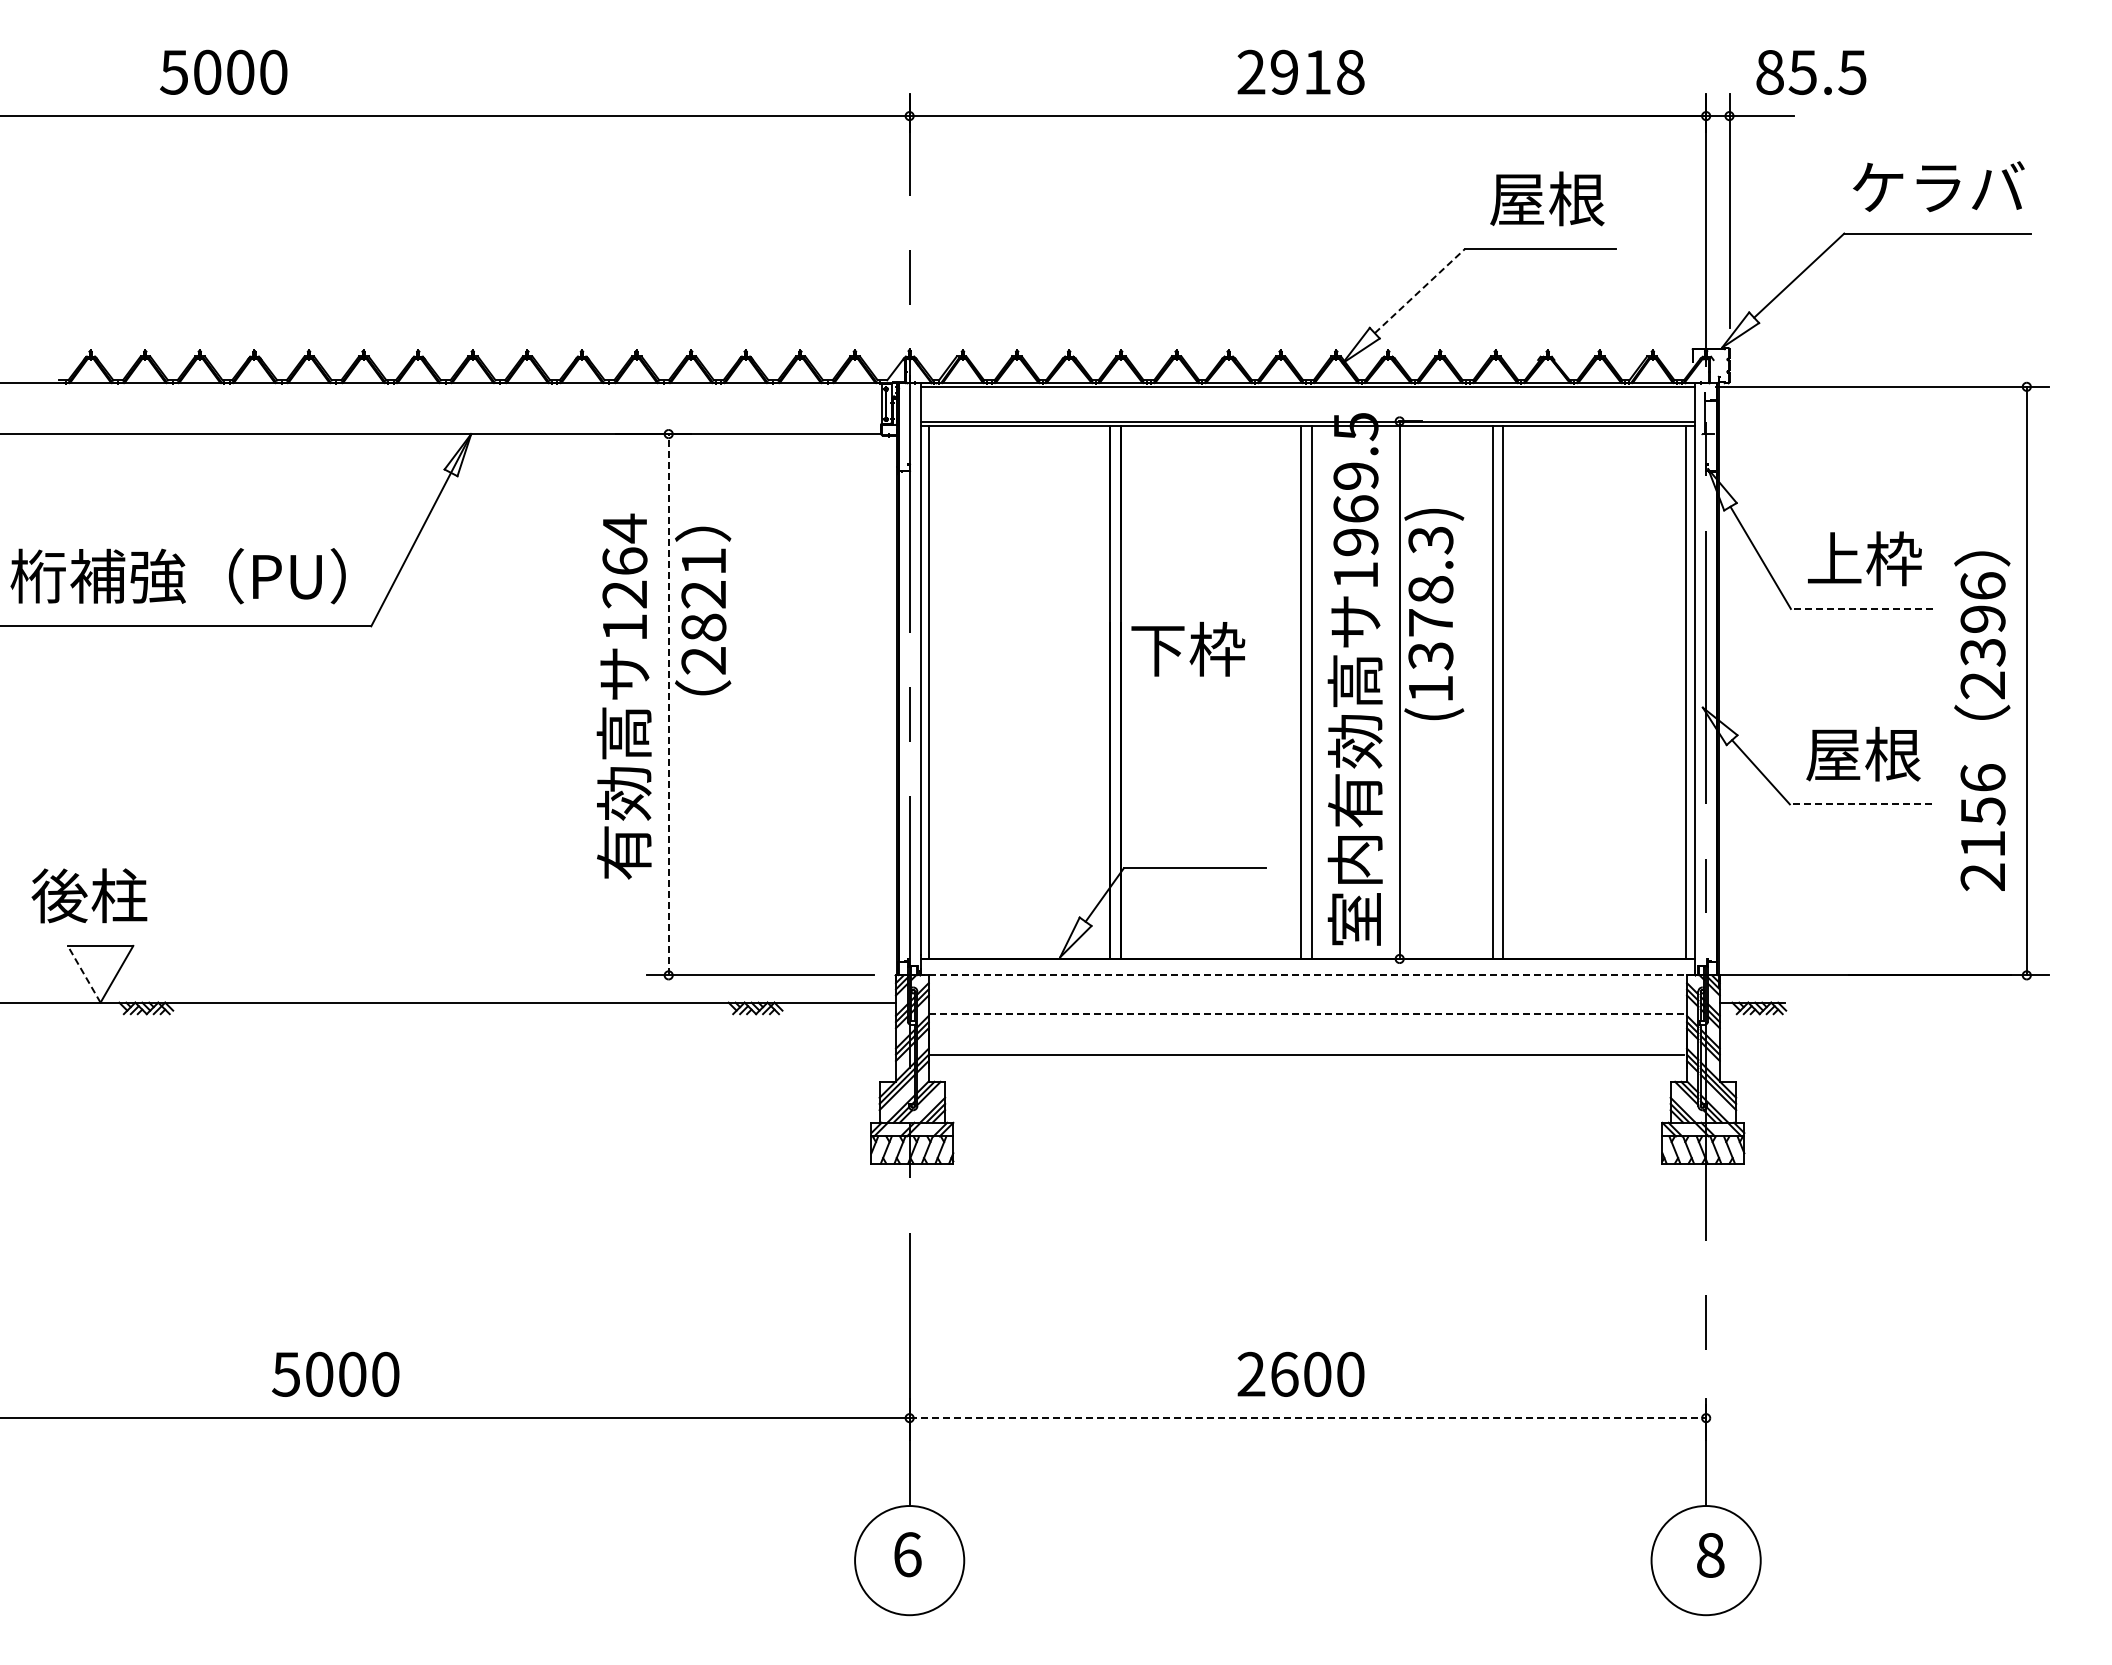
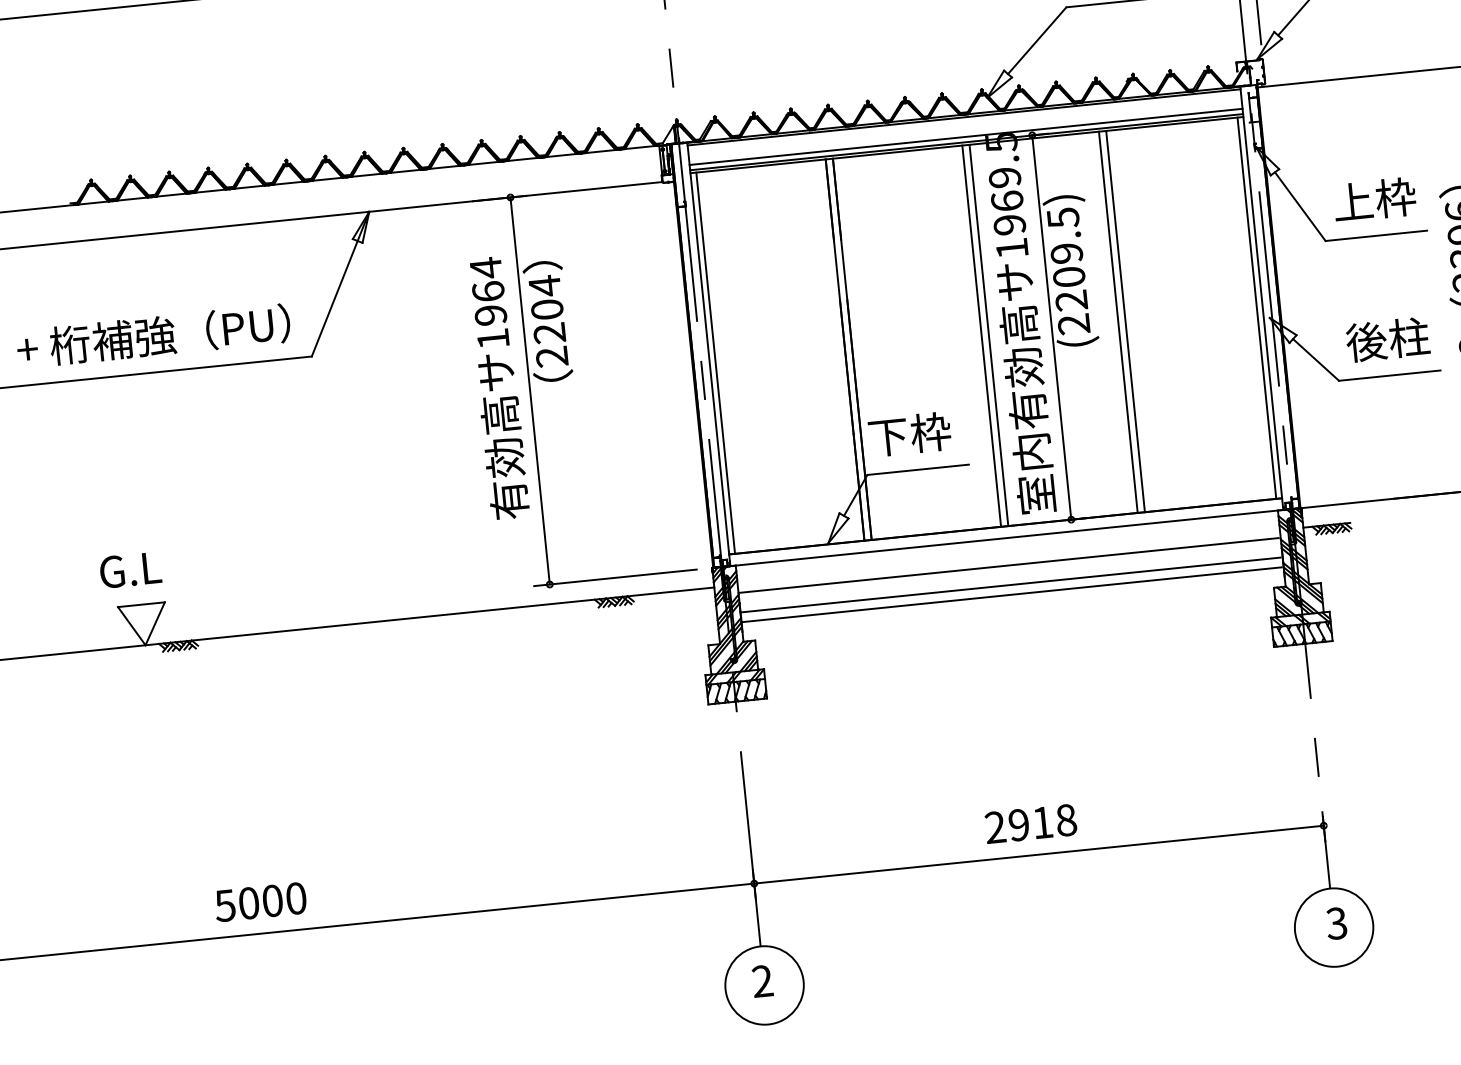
line: (1419, 291) -> (1036, 40), dashed -> solid
line: (1307, 414) -> (965, 137), added
text: (703, 593) -> (546, 308), 2821 -> 2204
text: (624, 594) -> (490, 315), 1264 -> 1964
line: (1861, 608) -> (1376, 235), dashed -> solid
text: (1430, 614) -> (1068, 271), (1378.3) -> (2209.5)
text: (1188, 649) -> (910, 434), moved
line: (668, 704) -> (529, 390), dashed -> solid
text: (1862, 753) -> (1387, 339), 屋根 -> 後柱
line: (1860, 804) -> (1389, 375), dashed -> solid
text: (89, 895) -> (129, 569), 後柱 -> G.L
line: (84, 974) -> (132, 626), dashed -> solid
line: (1301, 975) -> (1002, 538), dashed -> solid
line: (1306, 1013) -> (1008, 565), dashed -> solid
line: (1306, 1040) -> (1010, 584), added
text: (335, 1373) -> (260, 901), moved
text: (1317, 1373) -> (1042, 822), 2600 -> 2918
line: (1308, 1418) -> (1039, 854), dashed -> solid
text: (907, 1554) -> (762, 981), 6 -> 2
text: (1710, 1554) -> (1336, 922), 8 -> 3

